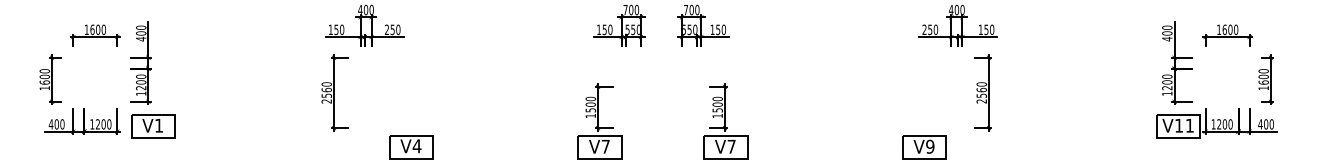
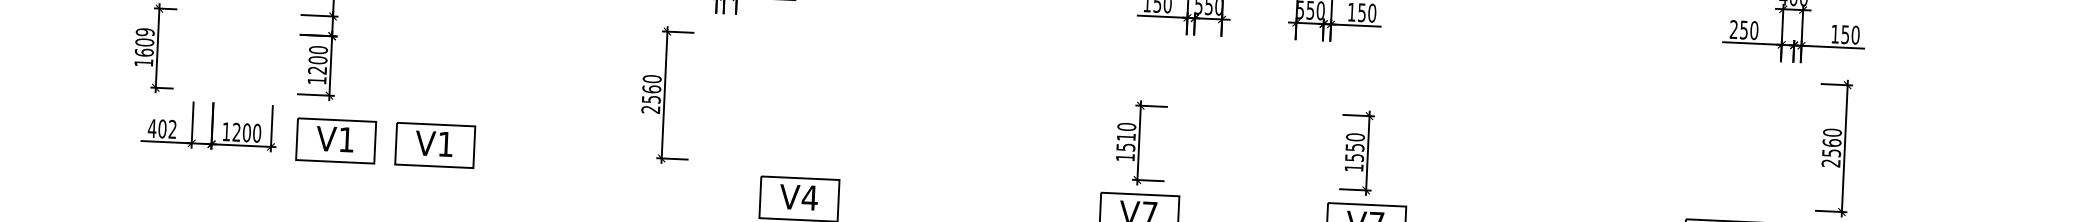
text: (44, 71) -> (144, 32), 1600 -> 1609
text: (590, 104) -> (1125, 136), 1500 -> 1510
text: (717, 104) -> (1354, 147), 1500 -> 1550
text: (62, 124) -> (172, 129), 400 -> 402
part: (208, 126) -> (435, 145), added

